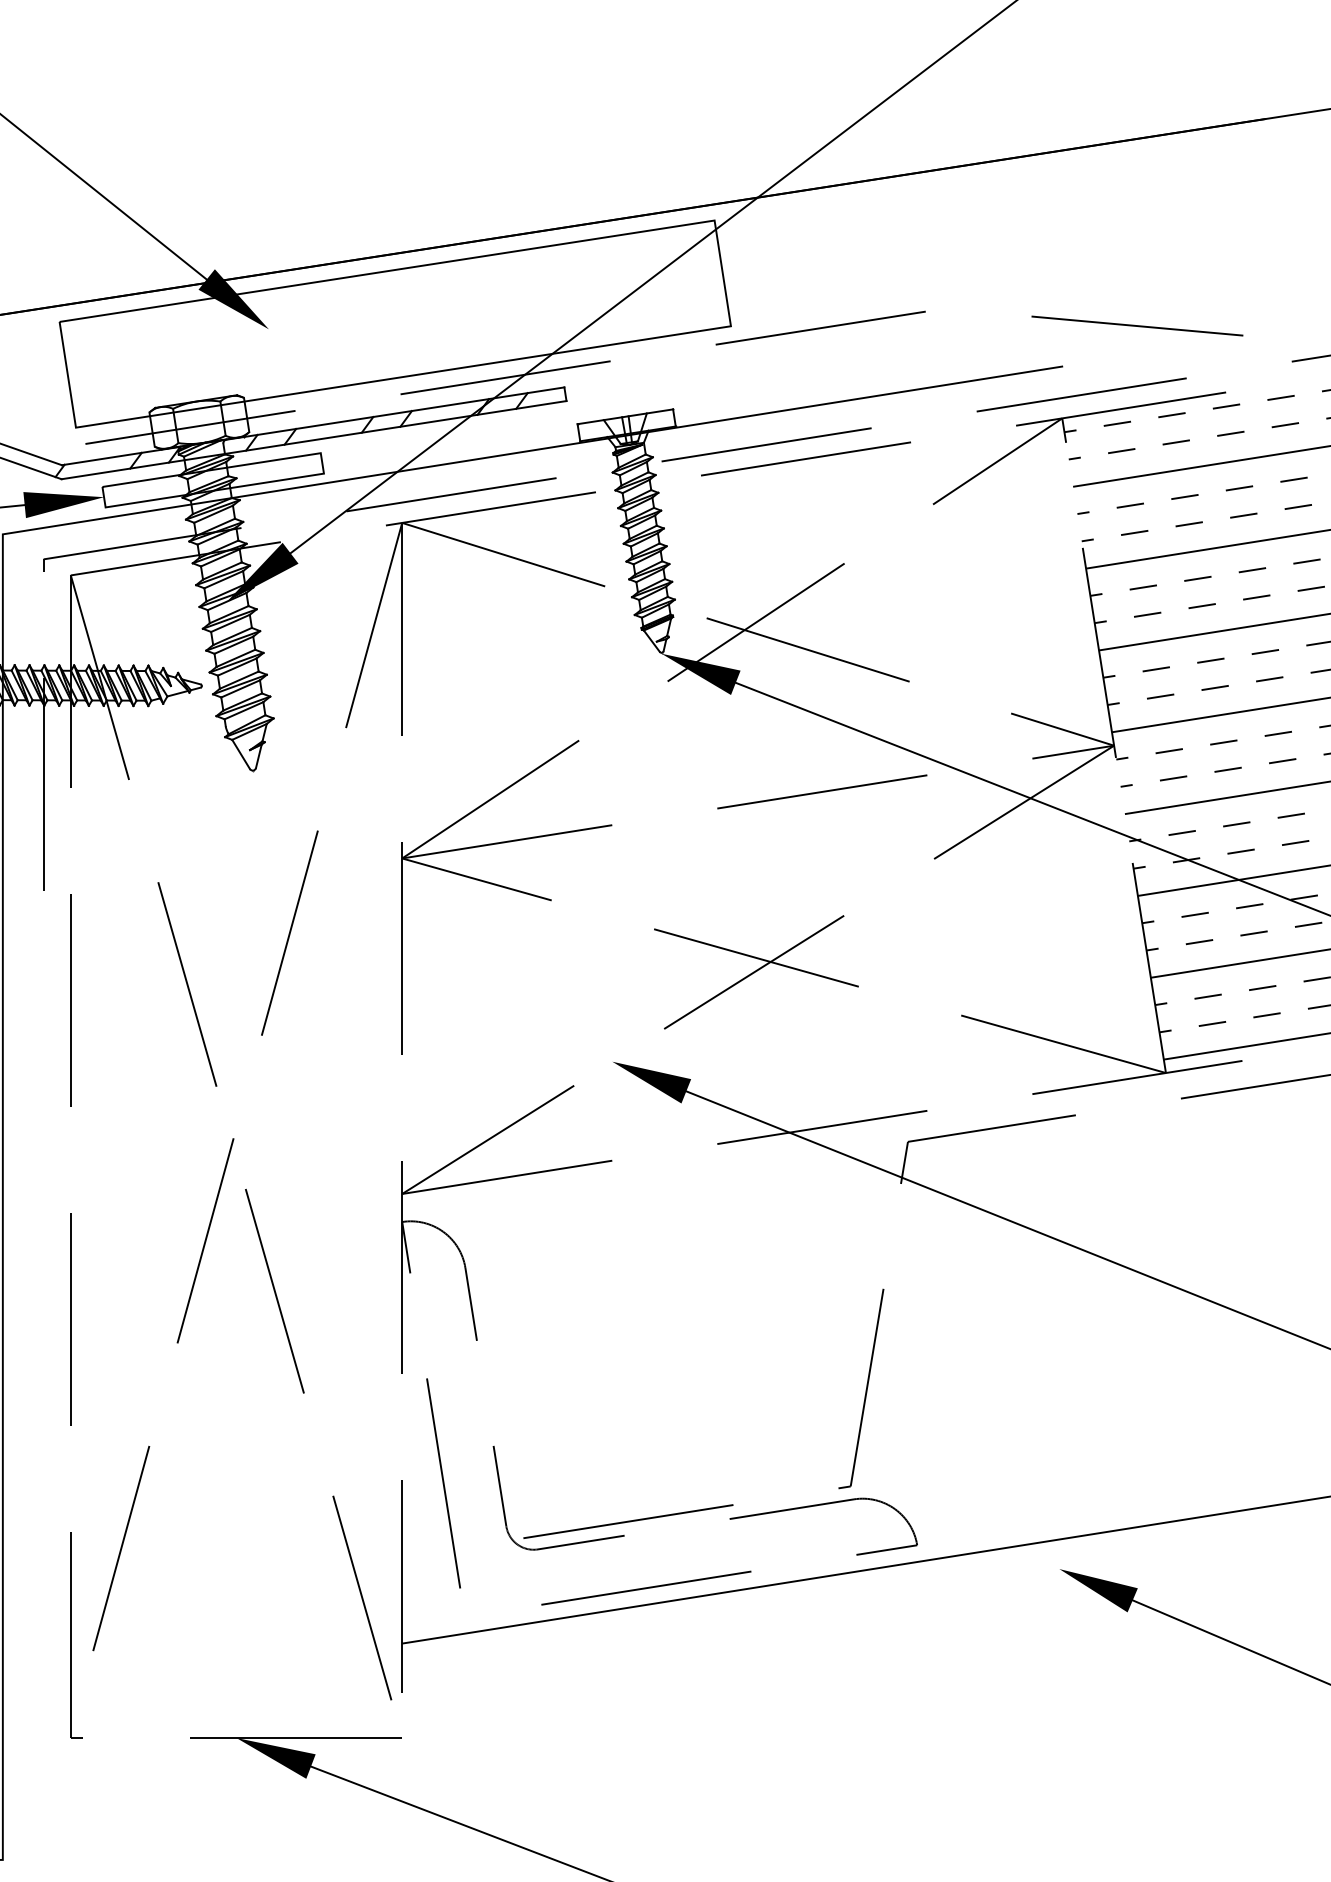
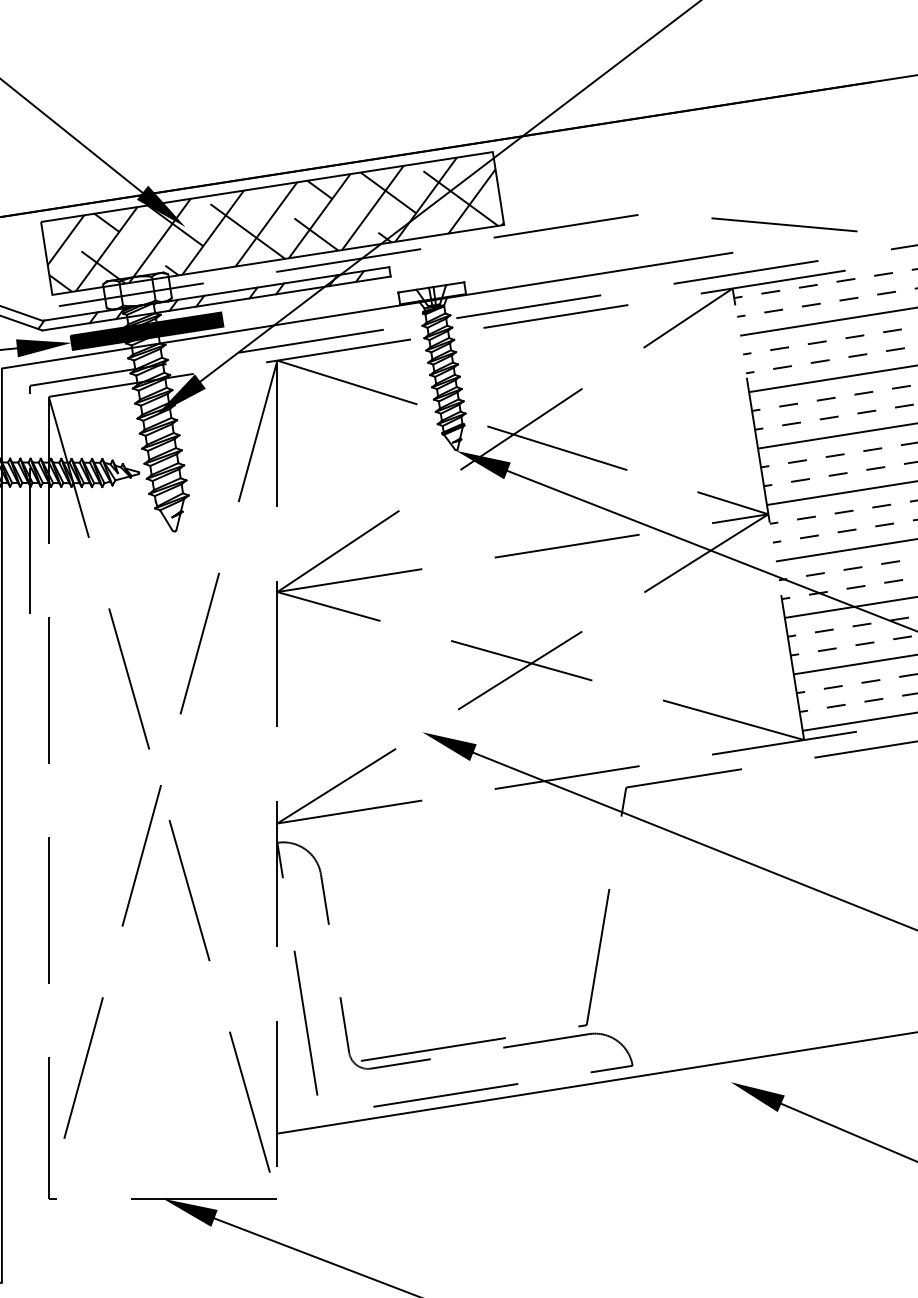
hatch: (399, 325) -> (275, 224), added
fill: (212, 479) -> (146, 330), added

